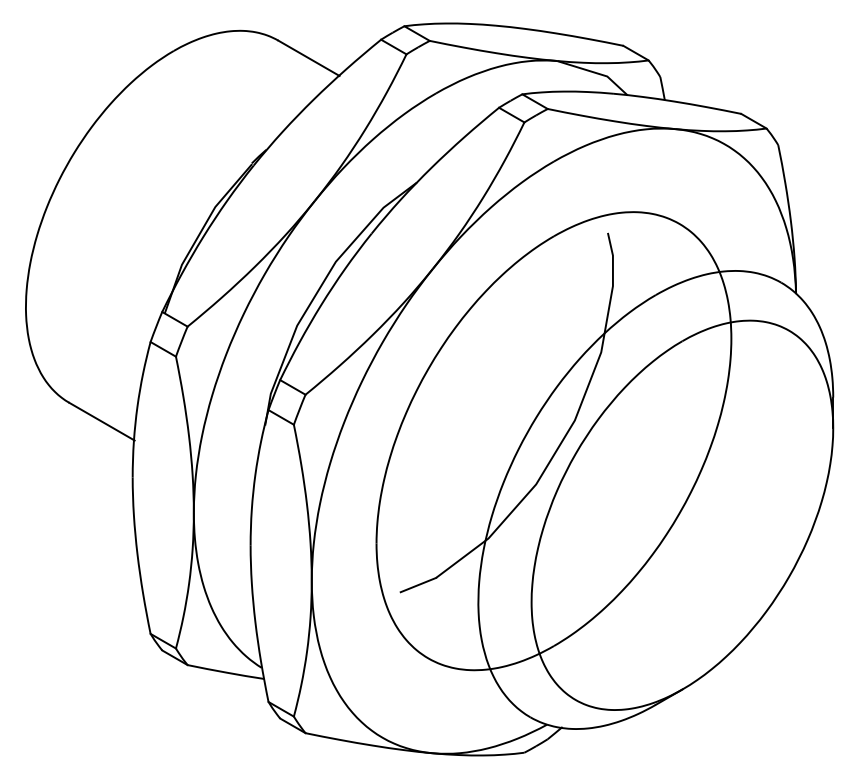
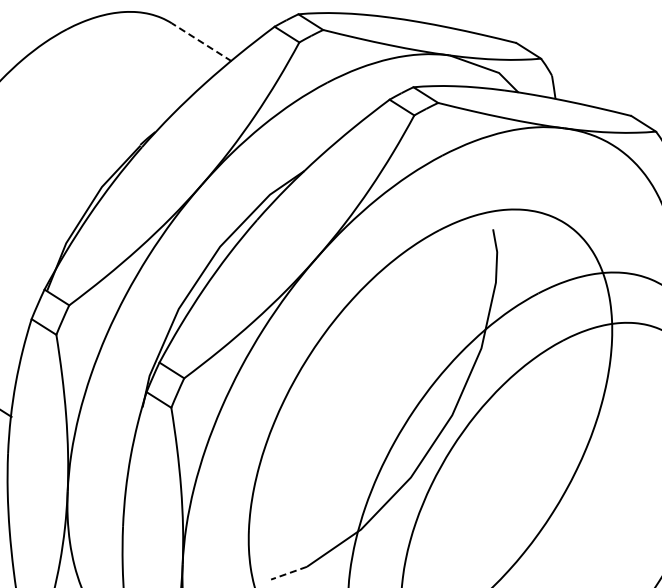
line: (308, 58) -> (201, 42), solid -> dashed
line: (417, 585) -> (288, 573), solid -> dashed

